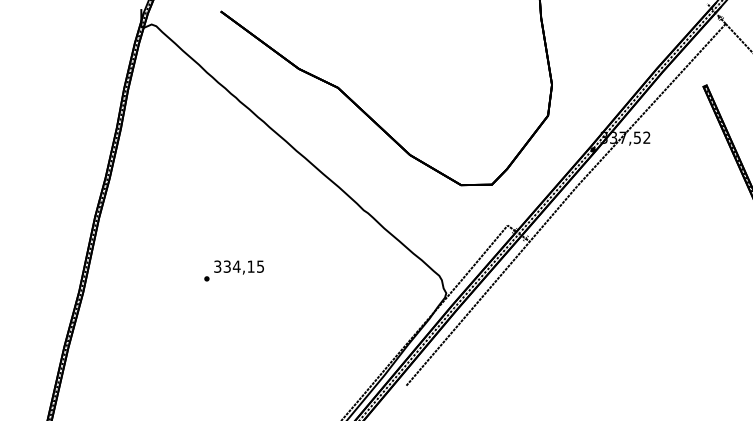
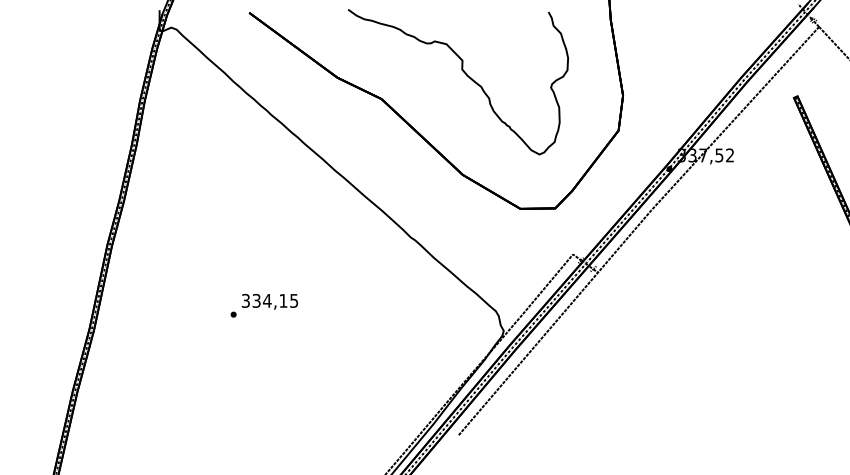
curve: (413, 67) -> (466, 76), added

